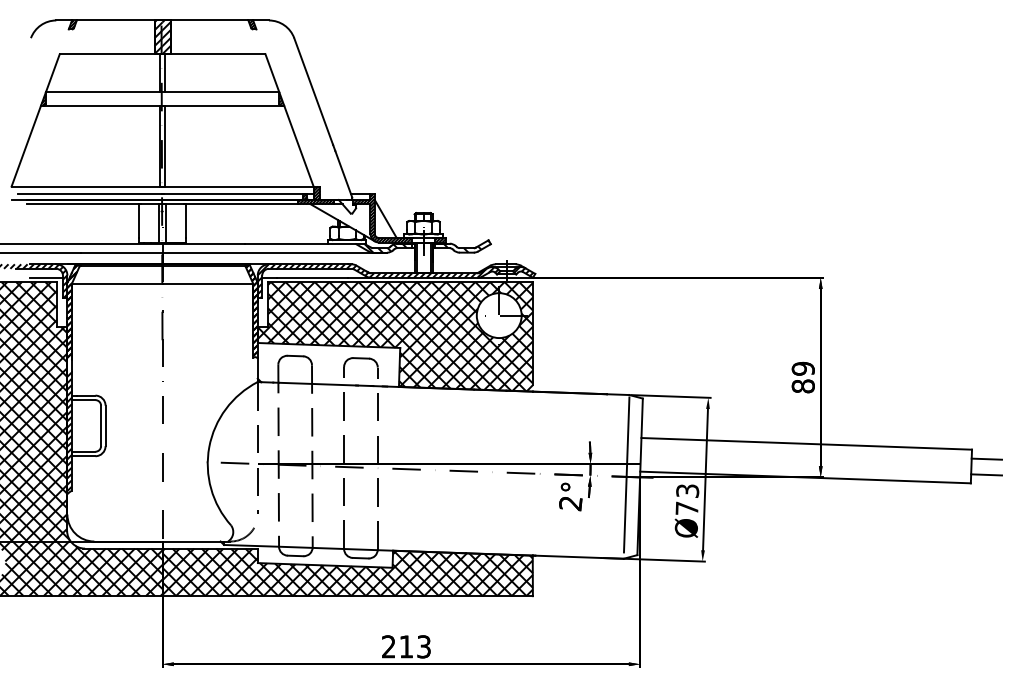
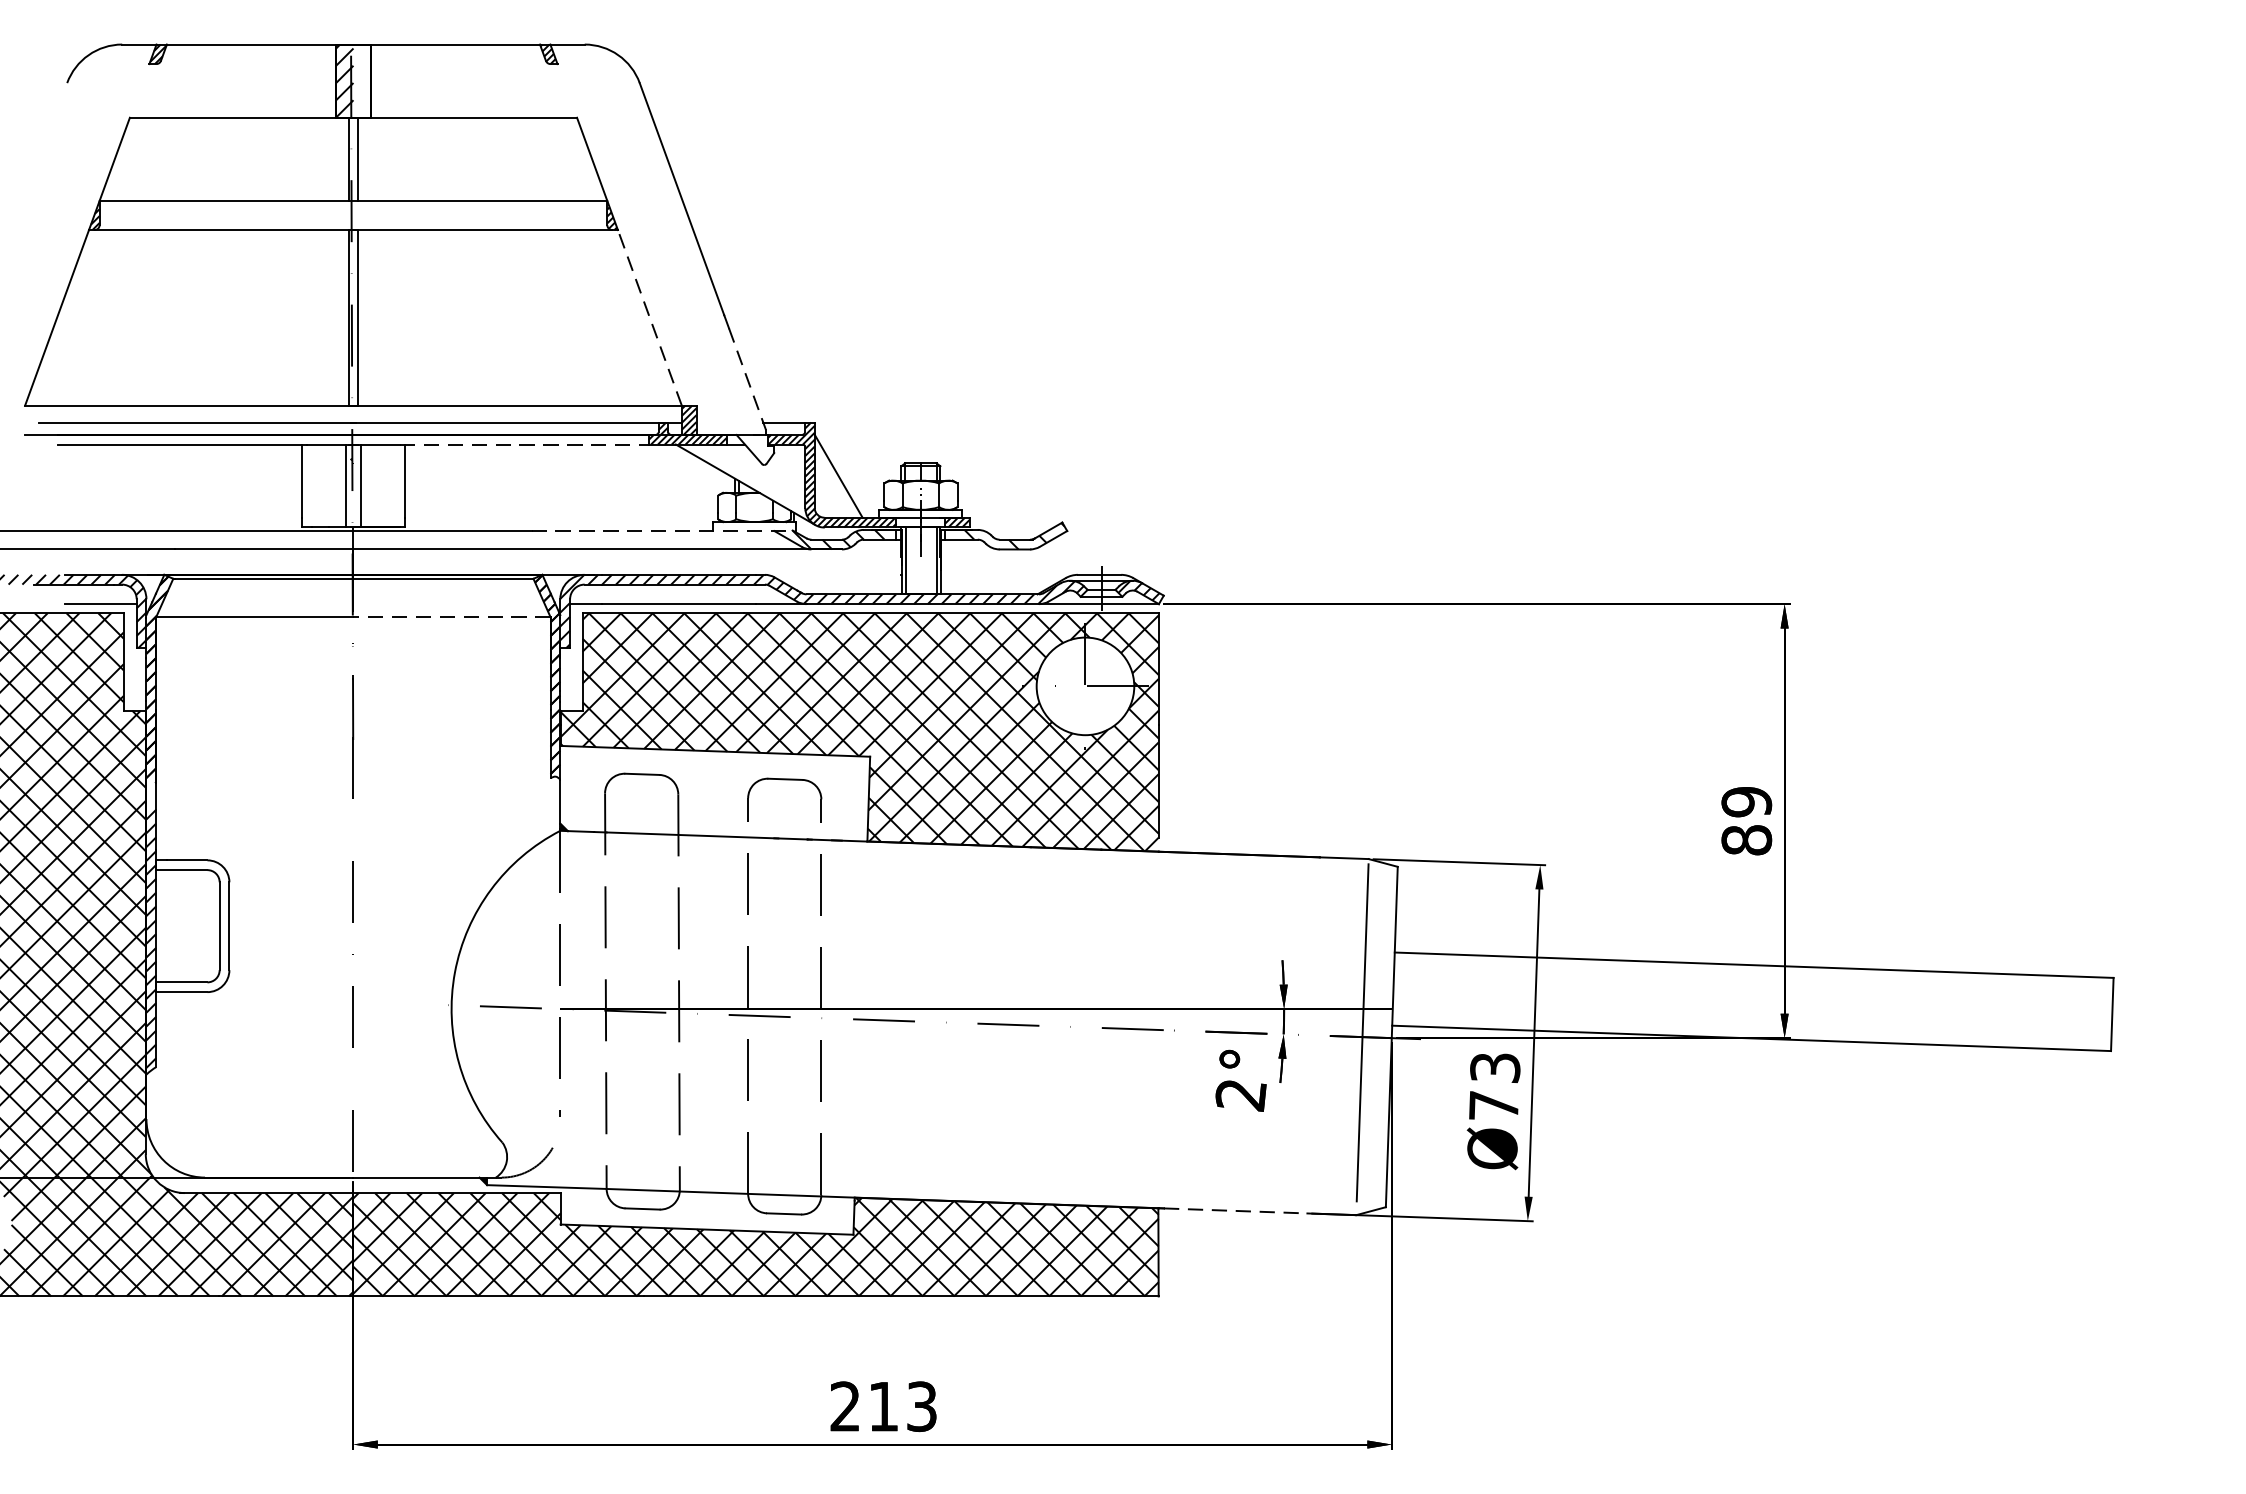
hatch: (166, 37) -> (361, 81), removed
line: (298, 146) -> (648, 318), solid -> dashed
line: (343, 174) -> (746, 379), solid -> dashed
line: (241, 204) -> (524, 444), solid -> dashed
line: (305, 244) -> (664, 531), solid -> dashed
line: (207, 283) -> (451, 616), solid -> dashed
line: (986, 458) -> (2145, 997), removed
line: (986, 474) -> (2145, 1031), removed
line: (568, 556) -> (1236, 1210), solid -> dashed

